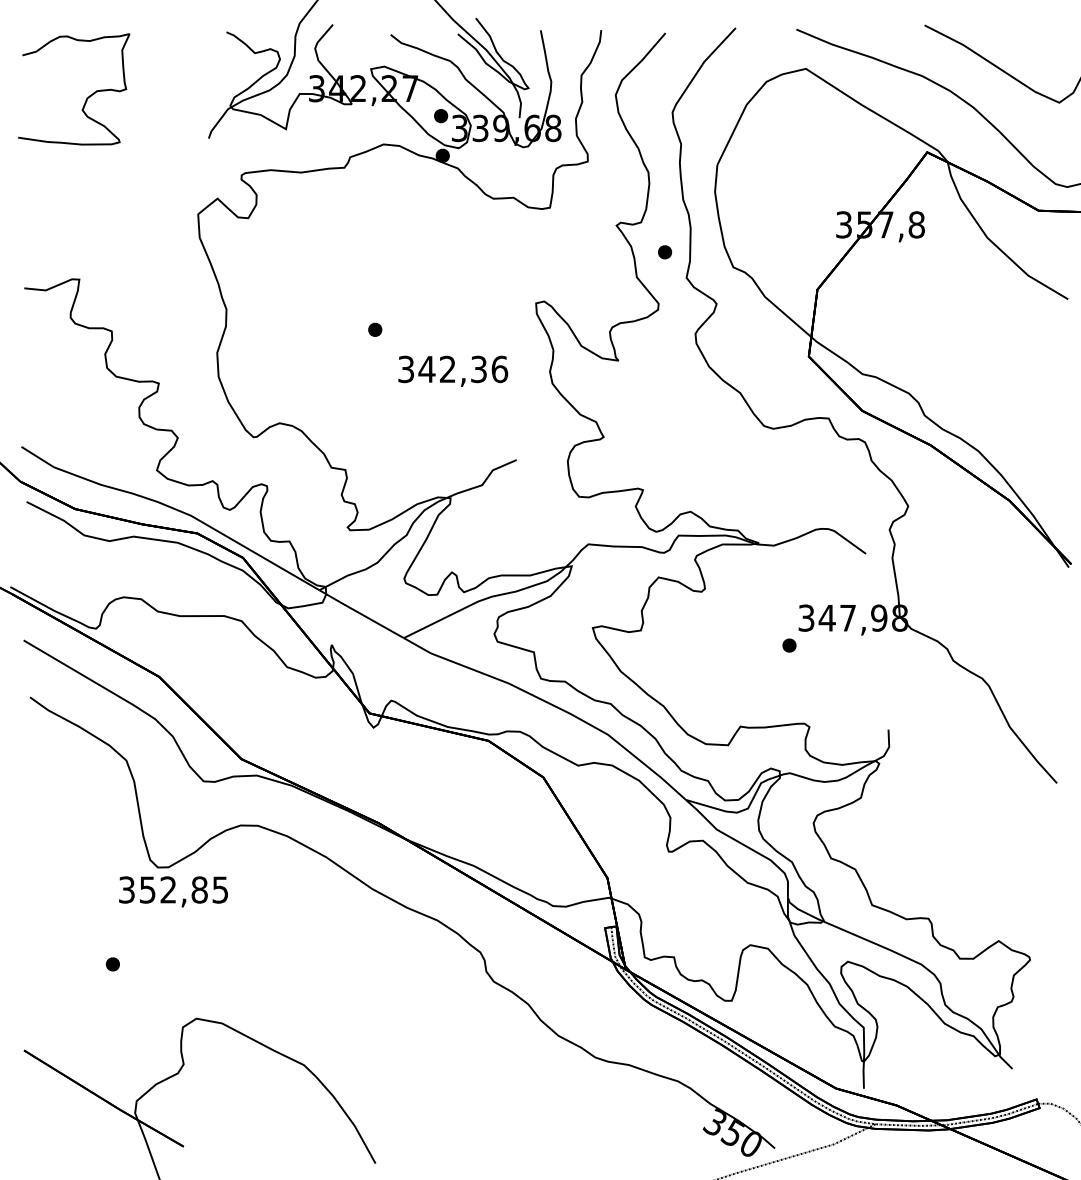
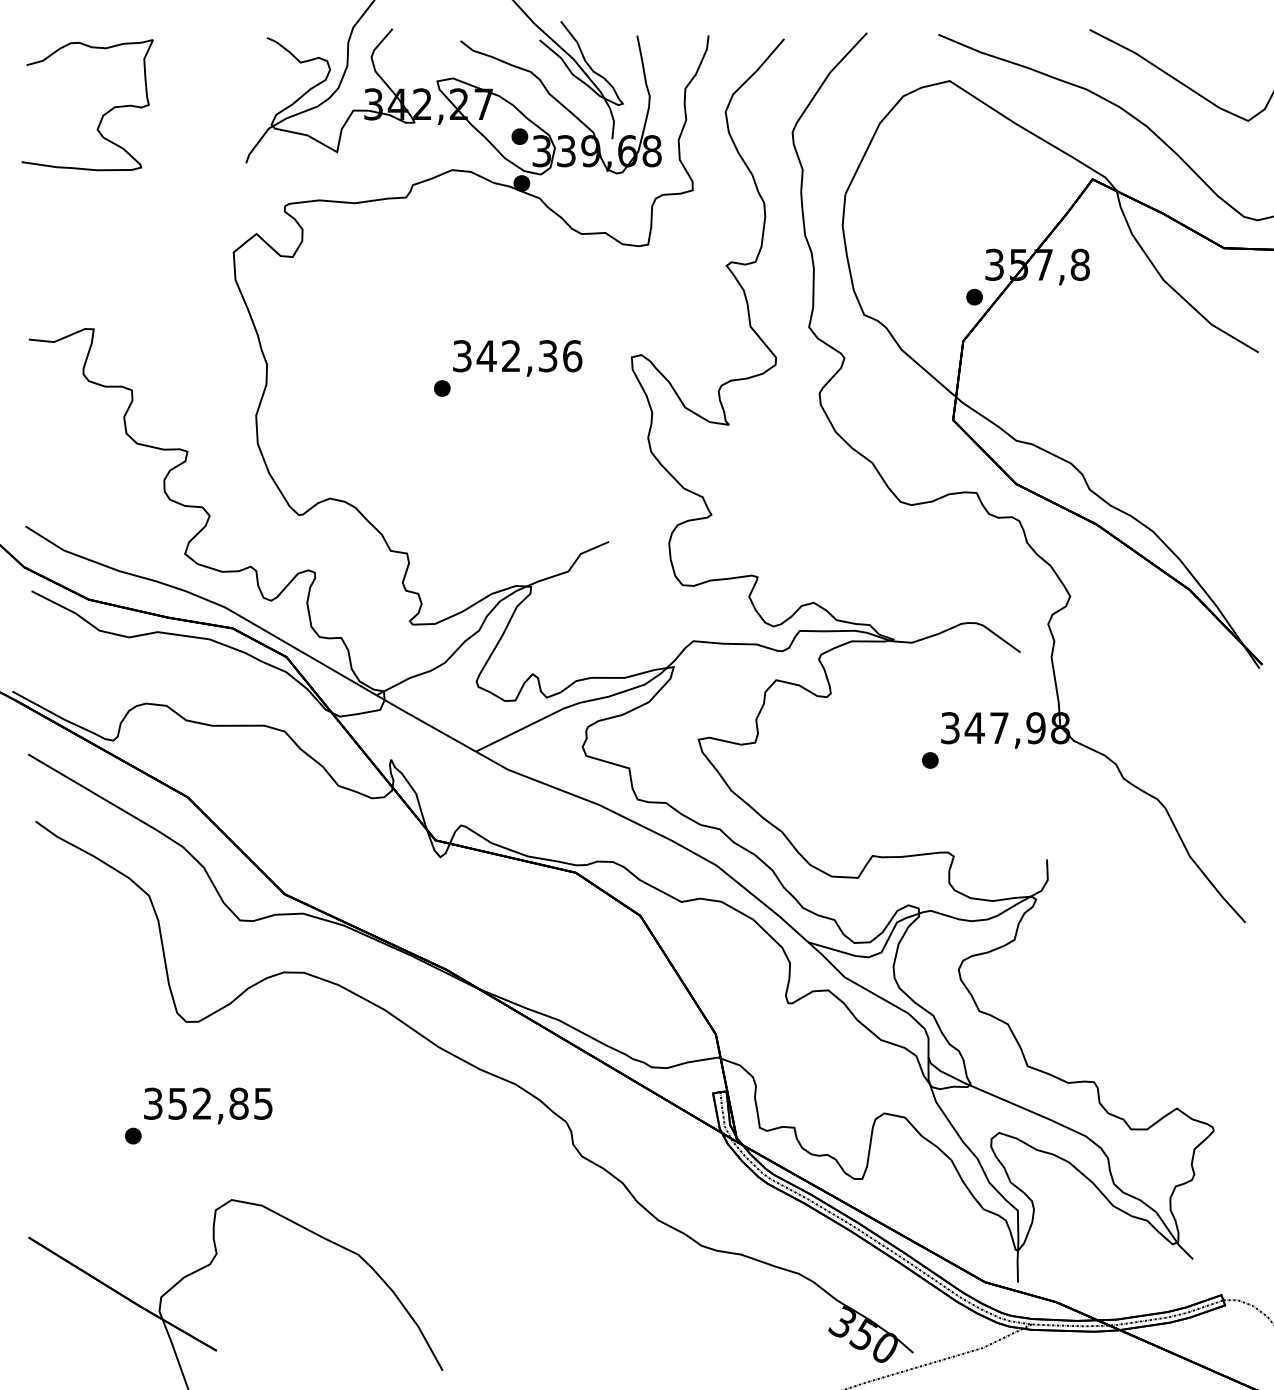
part: (665, 252) -> (975, 297), moved
text: (453, 370) -> (518, 357), moved
text: (173, 891) -> (208, 1105), moved

